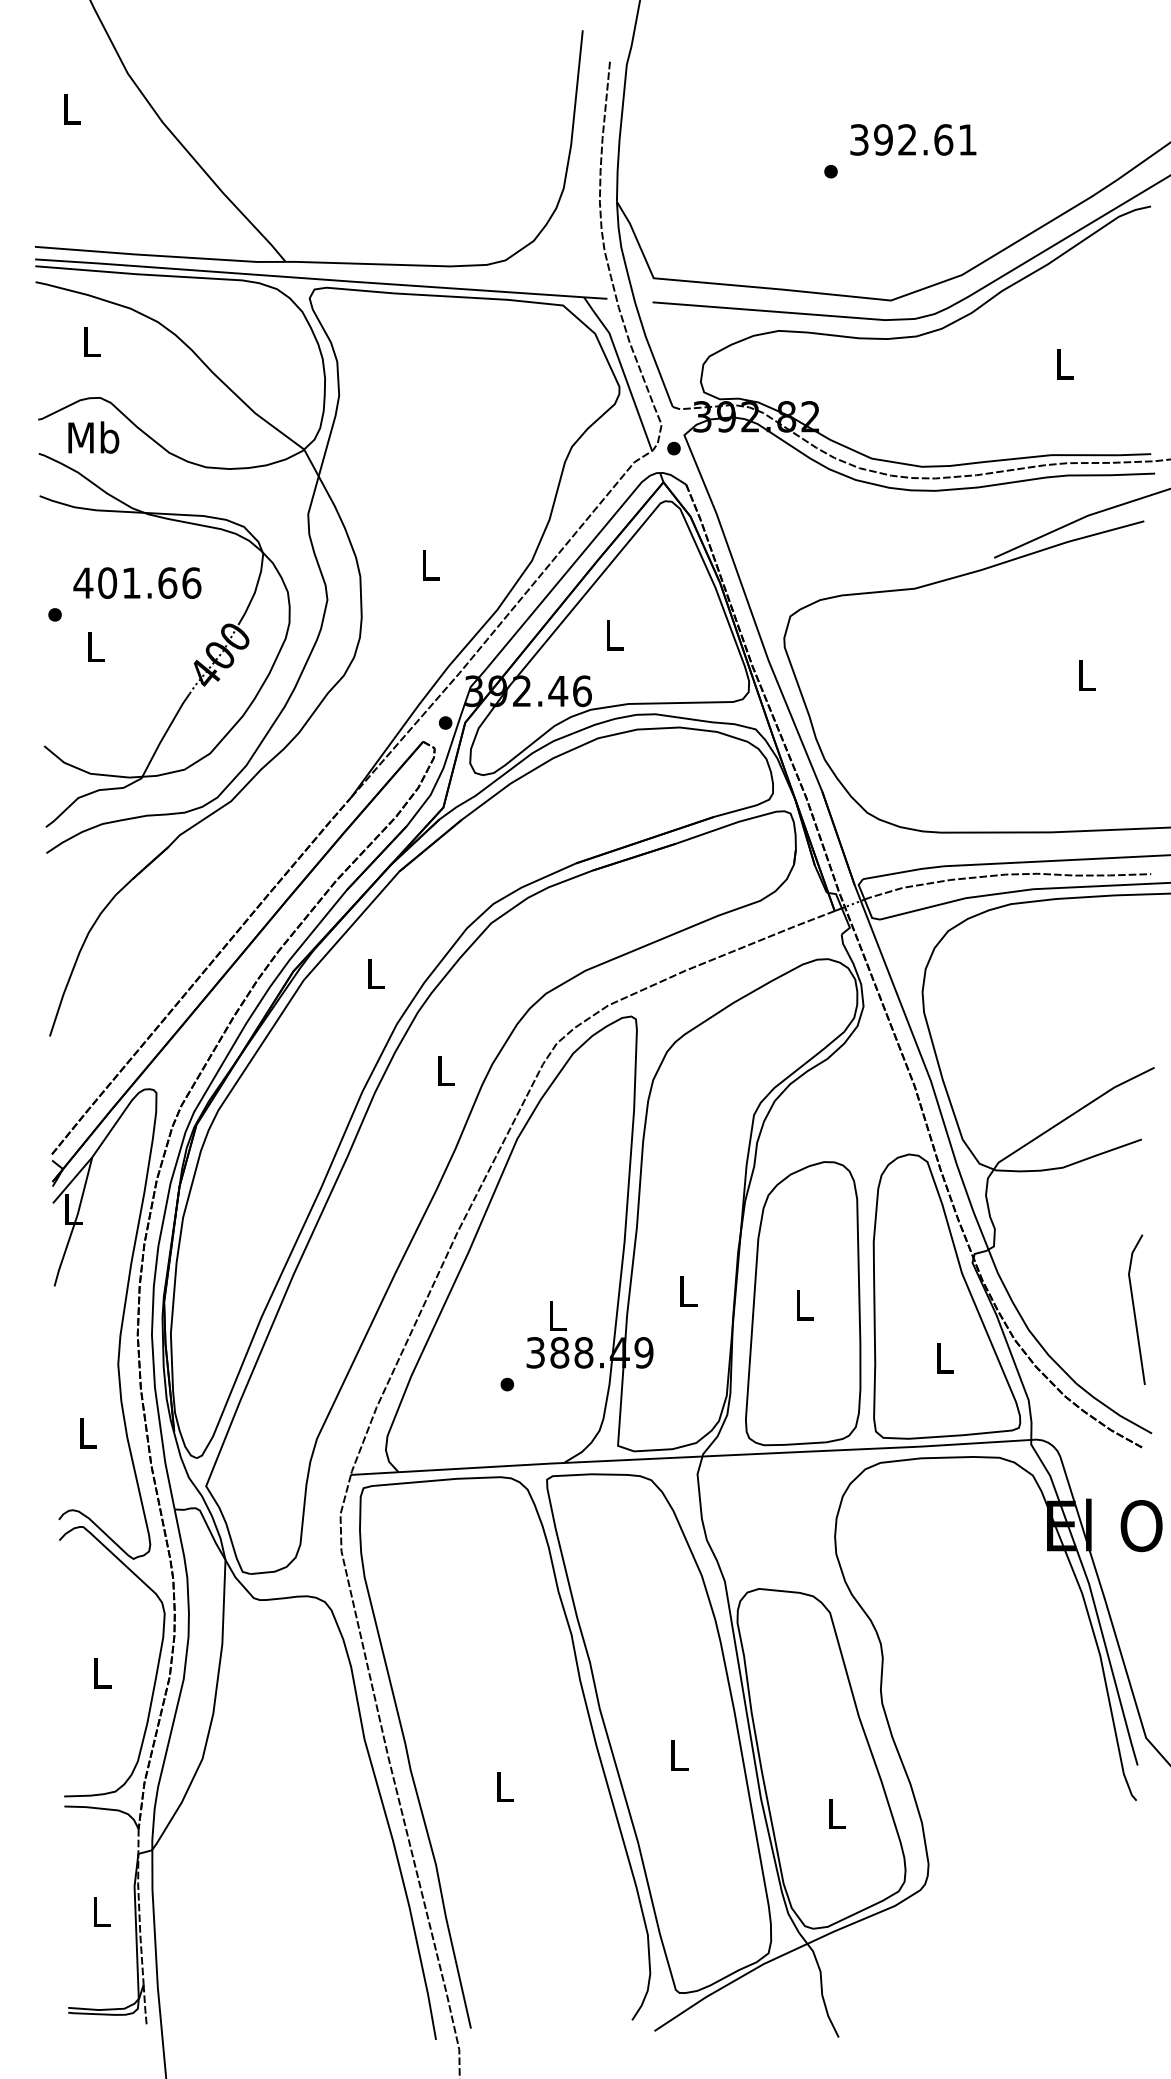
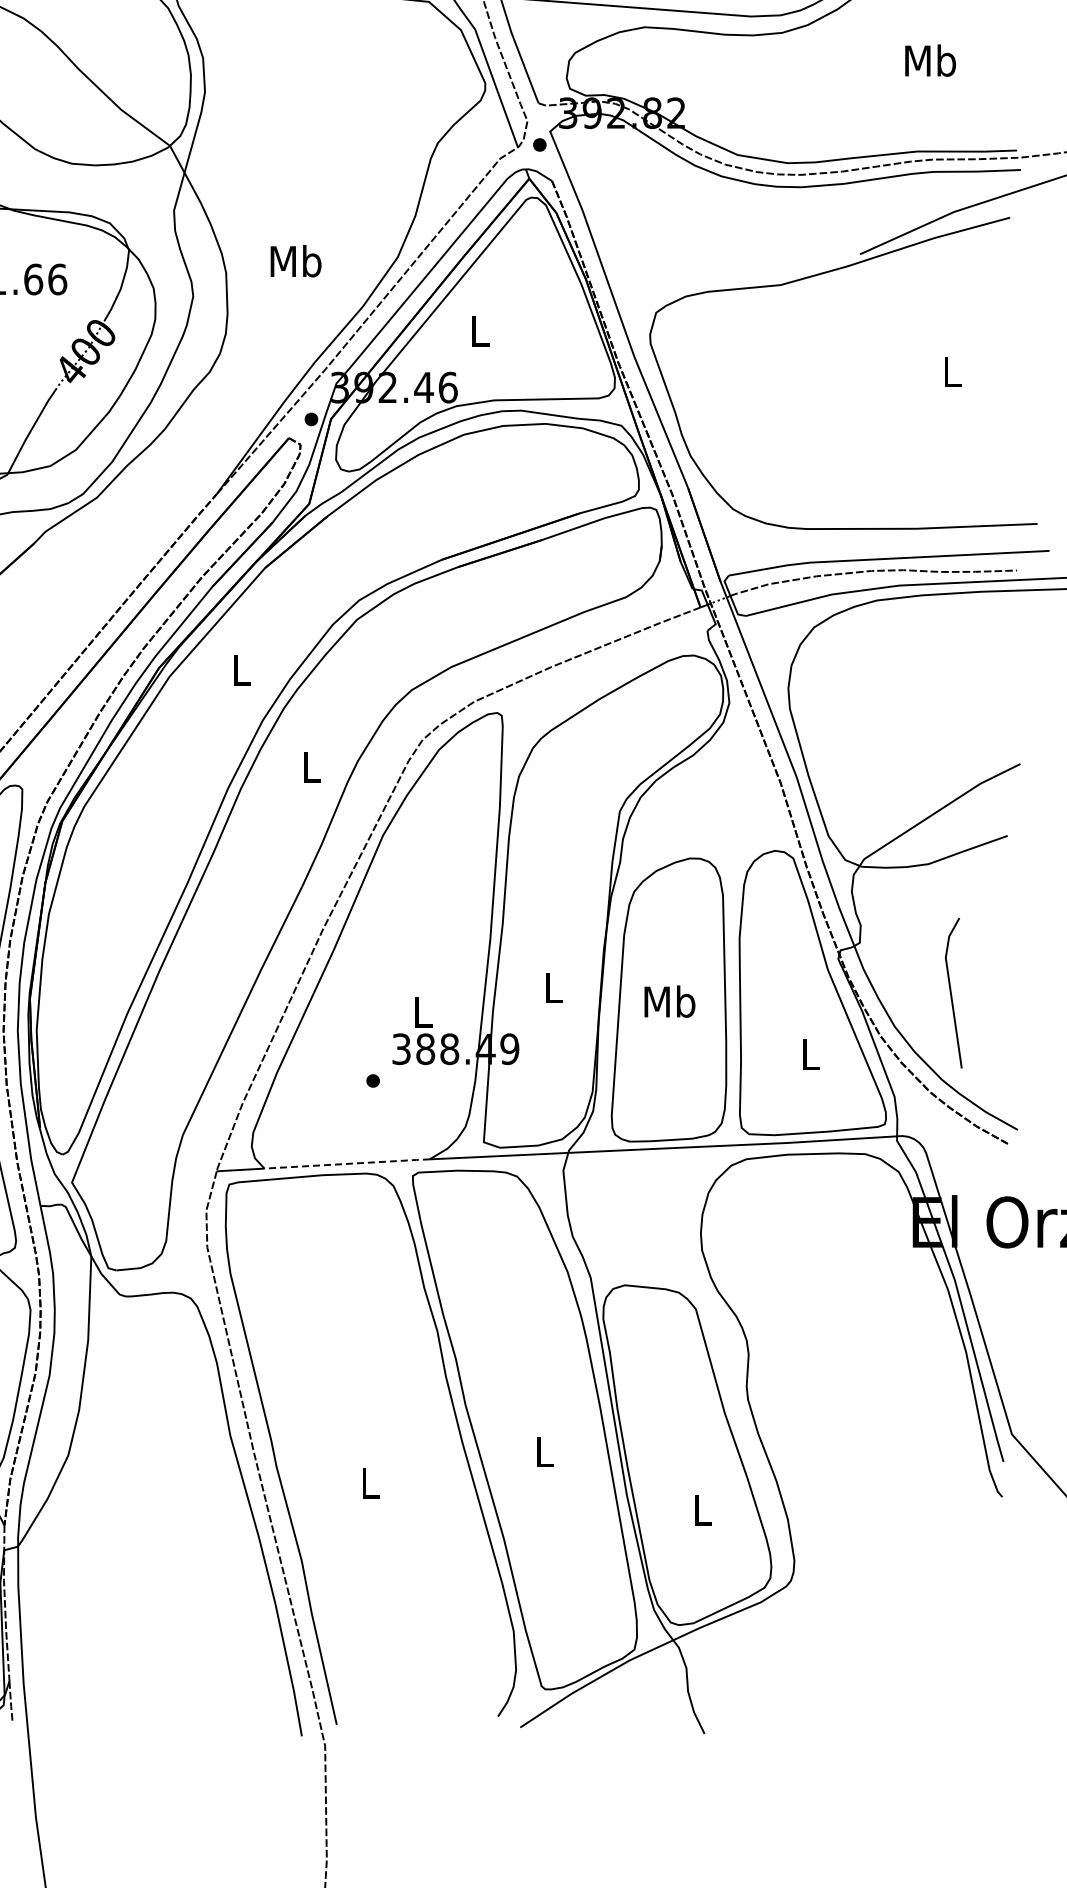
text: (1064, 364) -> (930, 60), L -> Mb
text: (429, 564) -> (295, 260), L -> Mb
text: (803, 1305) -> (669, 1001), L -> Mb
line: (1135, 1310) -> (952, 993), moved
line: (482, 1467) -> (348, 1163), solid -> dashed

